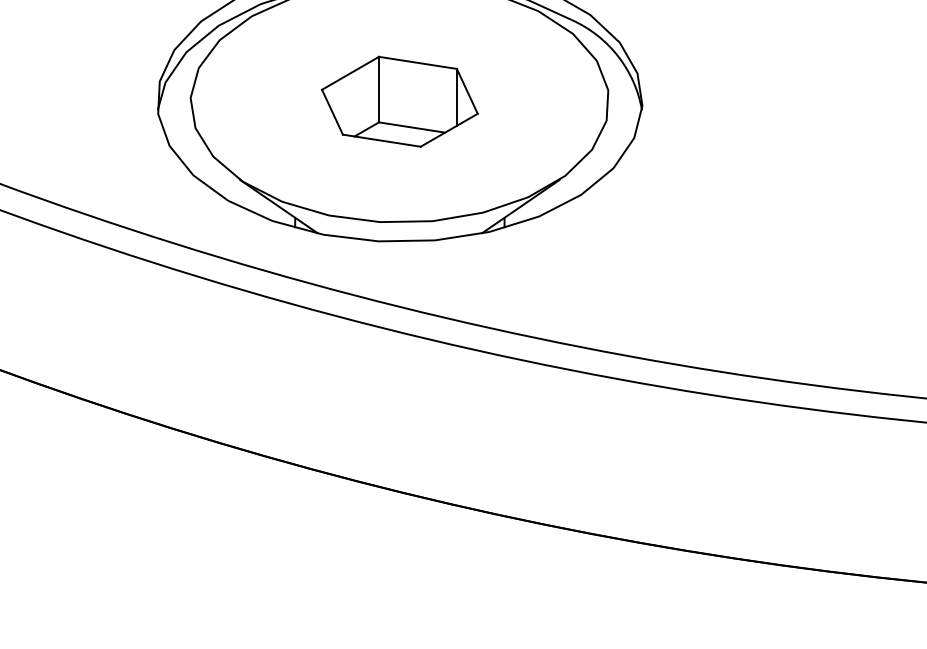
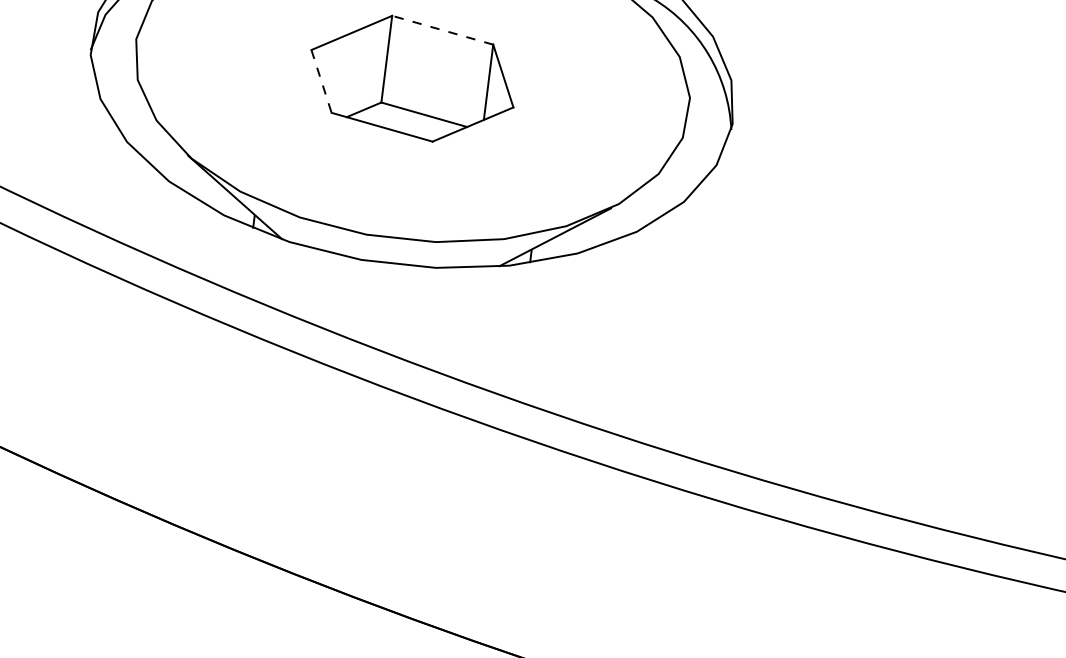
line: (417, 62) -> (442, 29), solid -> dashed
line: (332, 112) -> (321, 81), solid -> dashed

